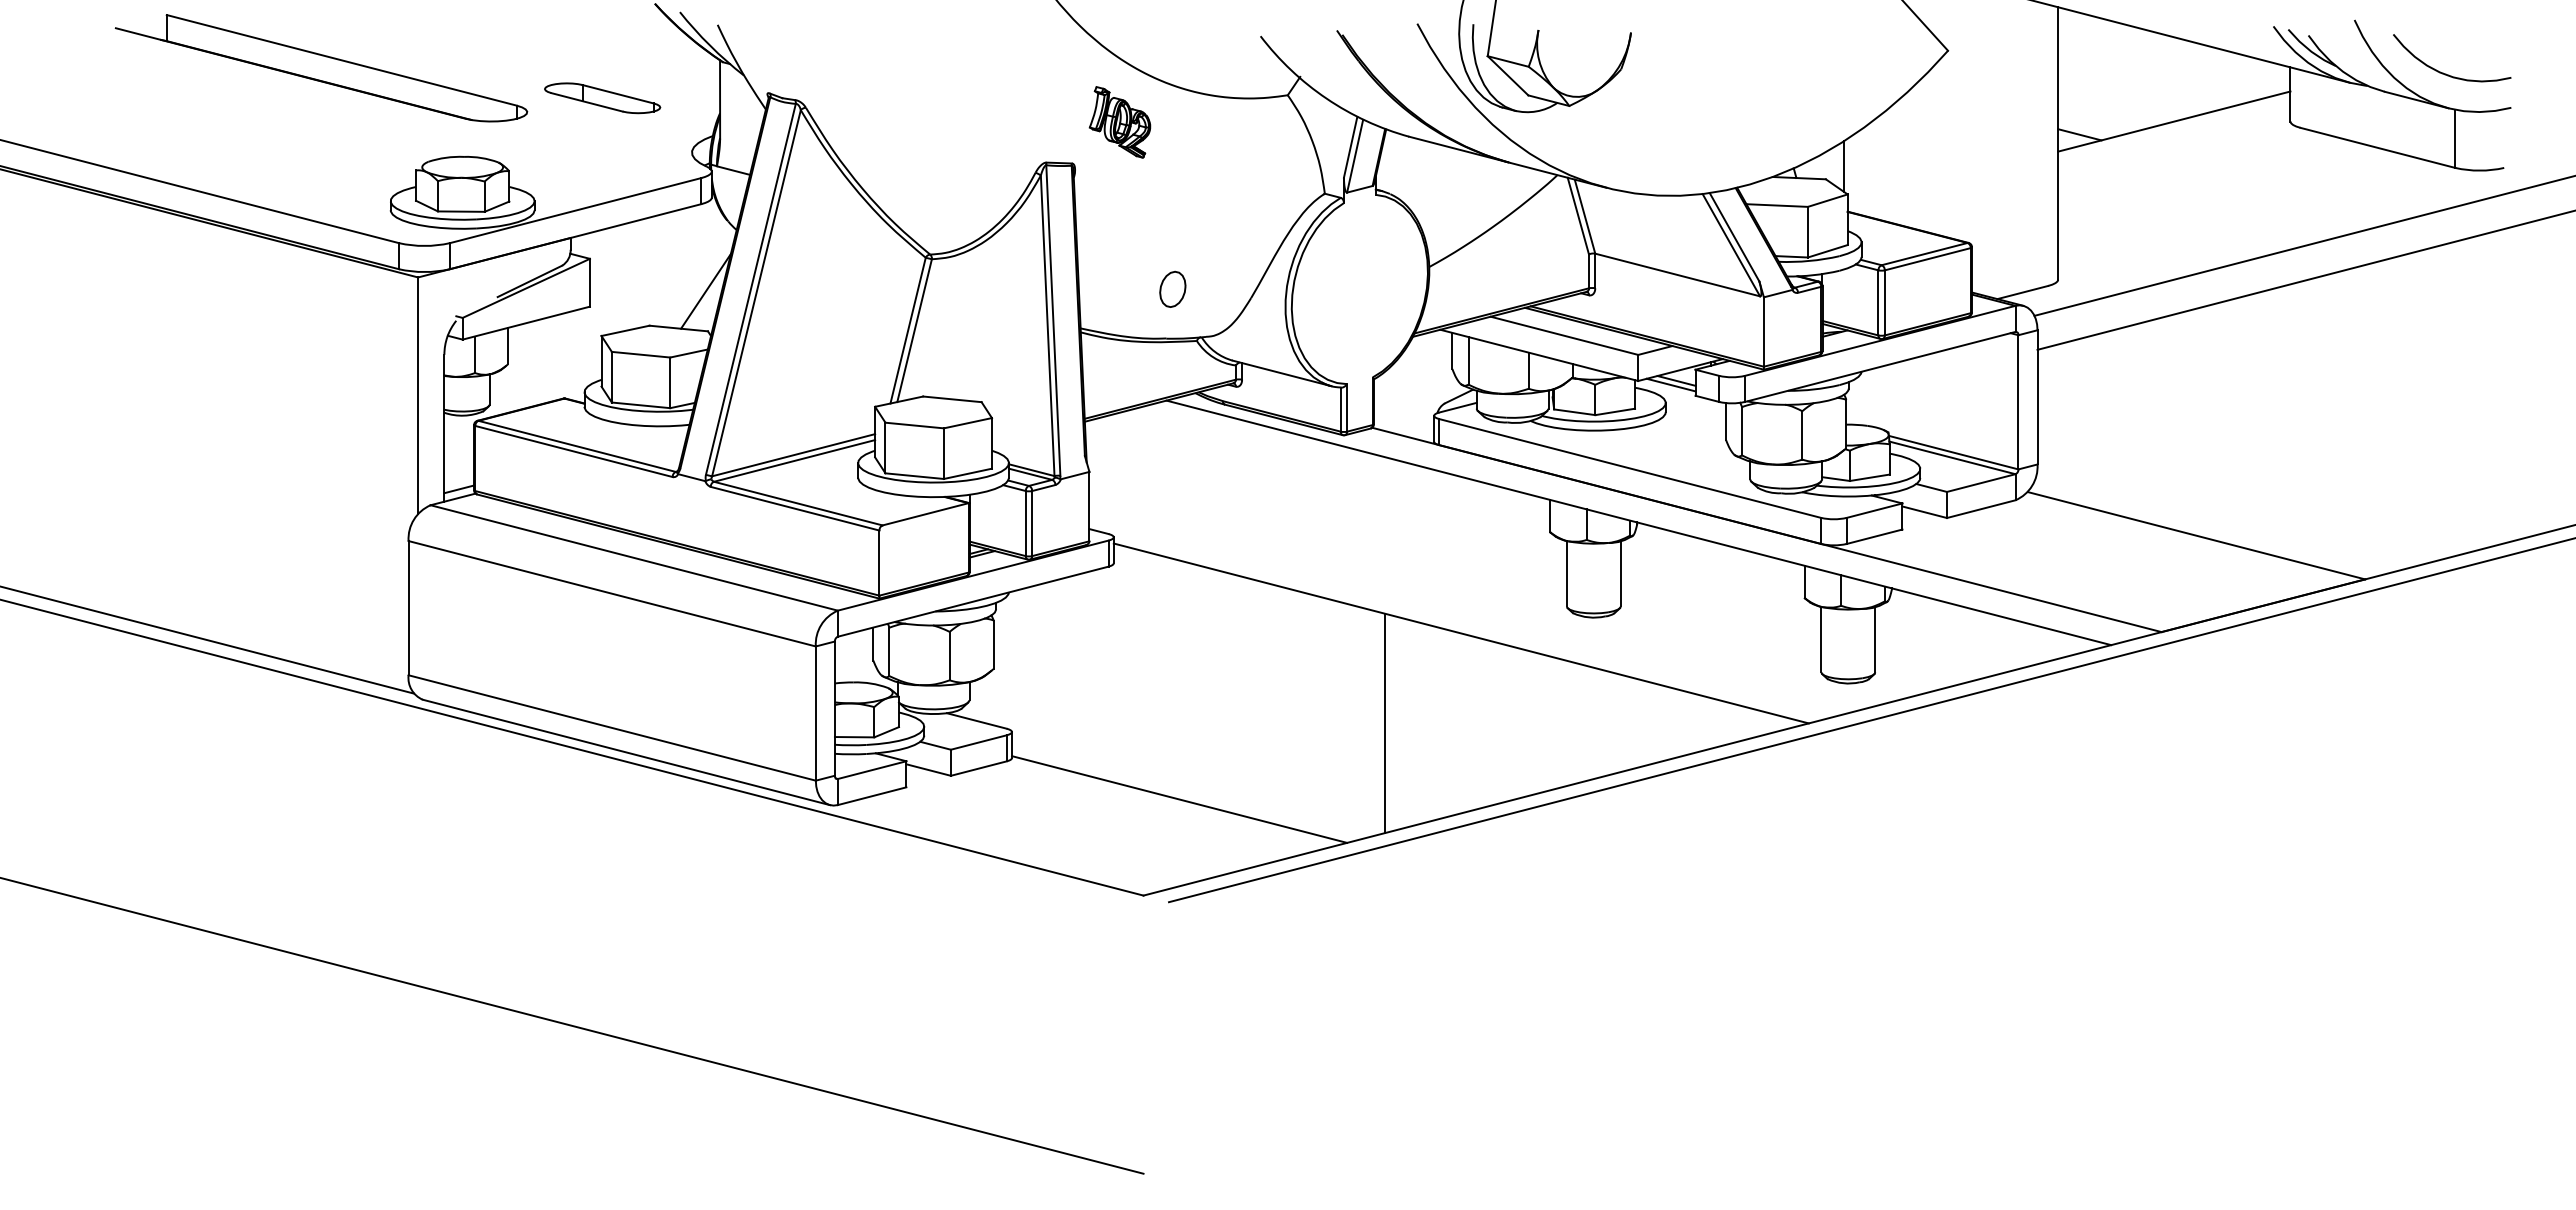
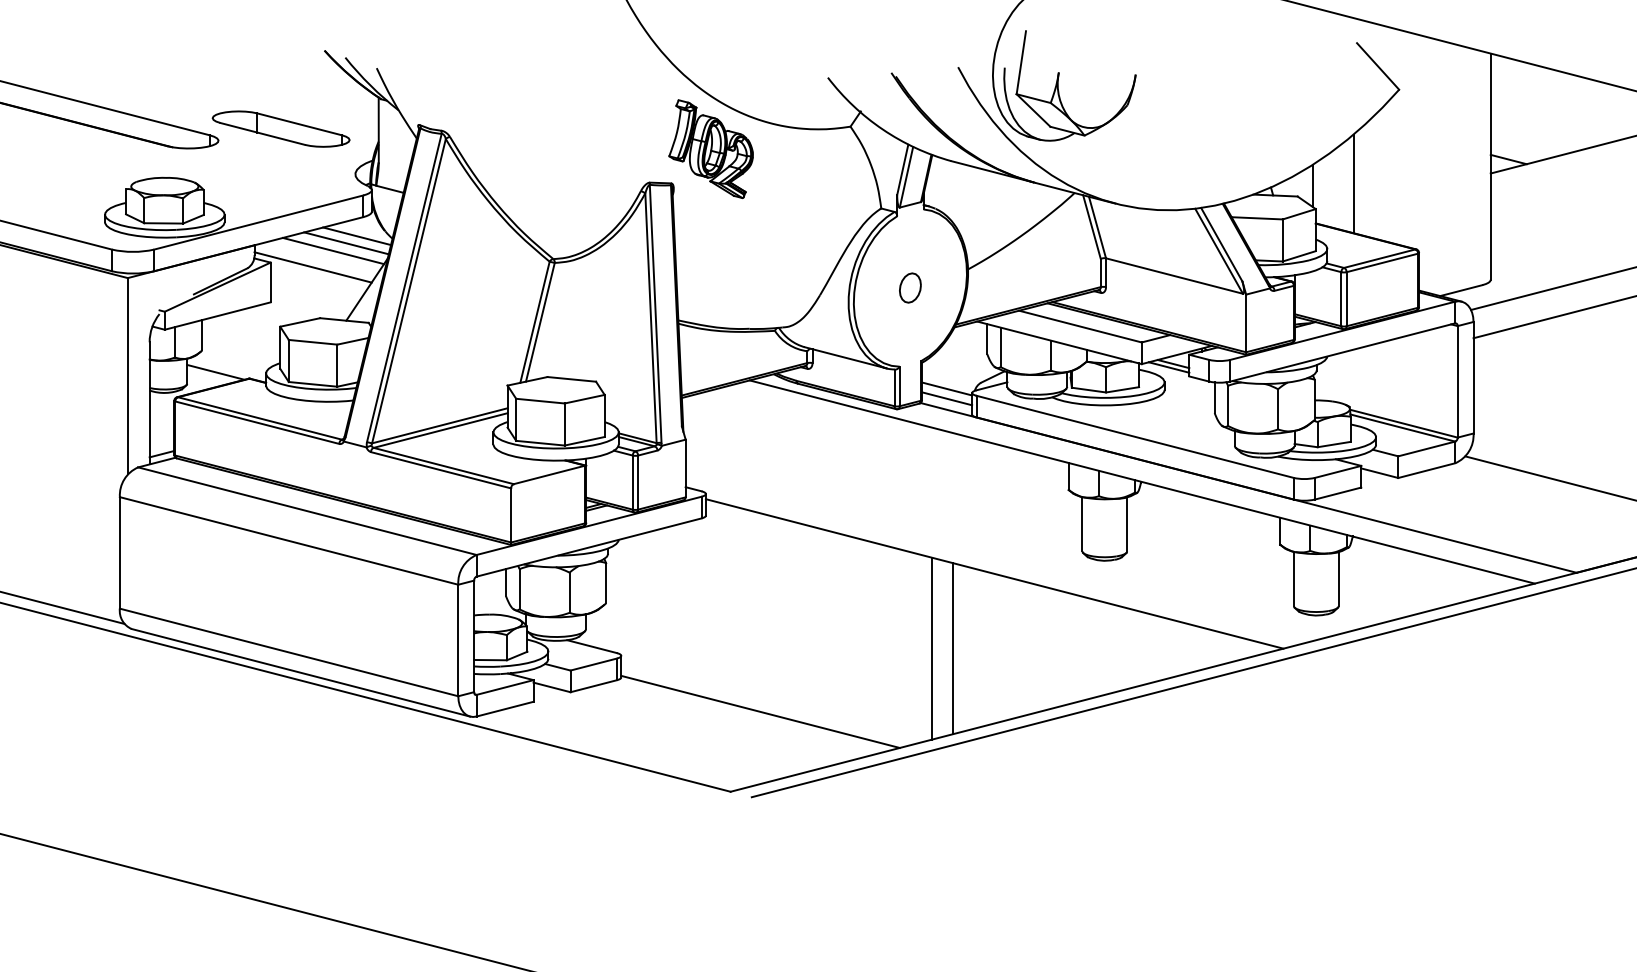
part: (602, 98) -> (281, 129), size x1.43
part: (1119, 122) -> (710, 149), size x1.67
line: (1893, 163) -> (1353, 183), added
line: (693, 226) -> (356, 235), added
line: (681, 235) -> (346, 243), added
line: (665, 244) -> (333, 250), added
line: (640, 264) -> (312, 267), added
part: (1172, 288) -> (910, 287), moved
line: (523, 390) -> (215, 372), added
line: (1403, 410) -> (946, 388), added
line: (1403, 422) -> (946, 398), added
line: (1410, 723) -> (952, 648), added

